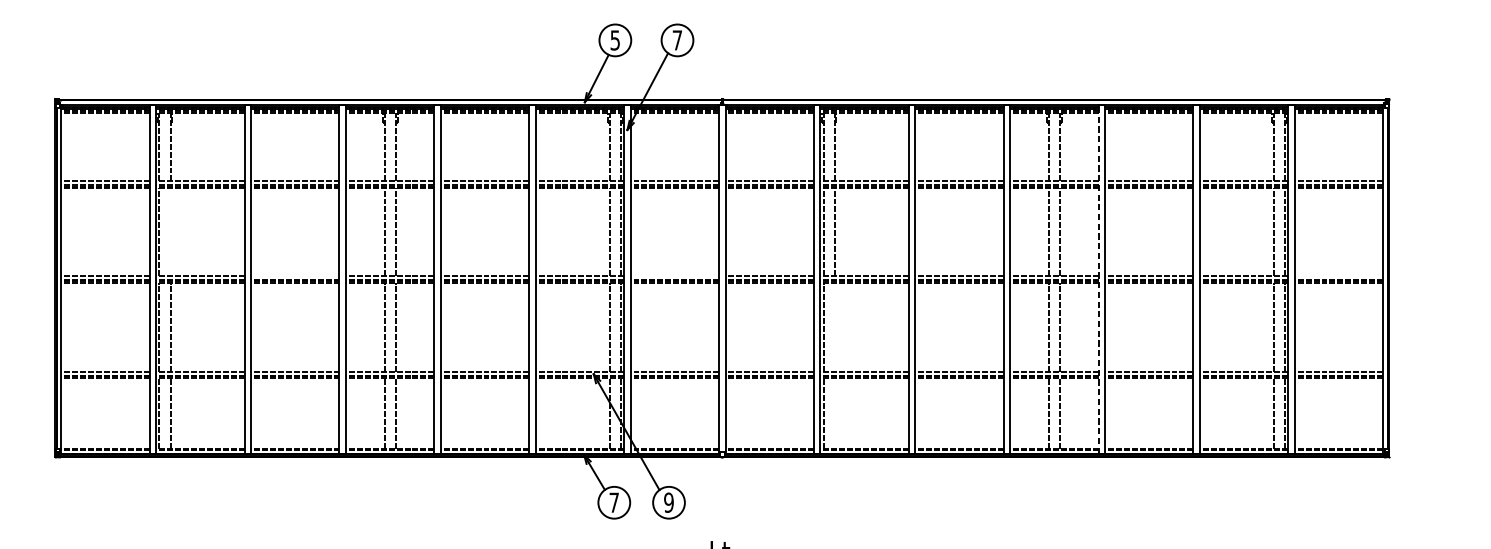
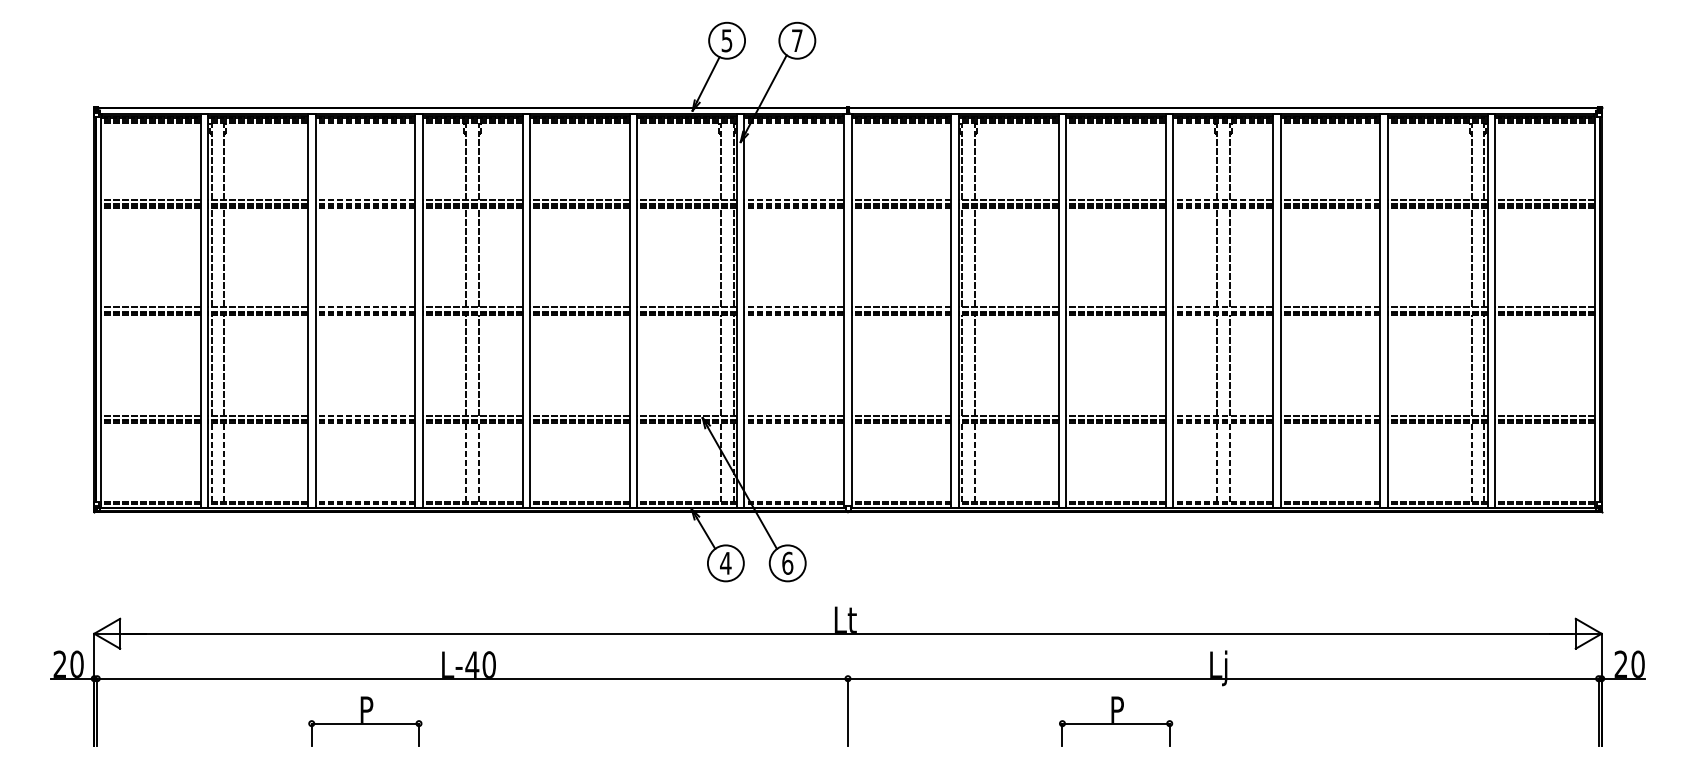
line: (170, 232) -> (224, 257), added
line: (295, 276) -> (365, 307), added
line: (674, 276) -> (794, 307), added
line: (1338, 276) -> (1544, 307), added
line: (1098, 279) -> (1273, 311), dashed -> solid
line: (835, 326) -> (975, 364), added
line: (835, 413) -> (975, 462), added
text: (668, 501) -> (787, 562), 9 -> 6
text: (613, 502) -> (725, 563), 7 -> 4

